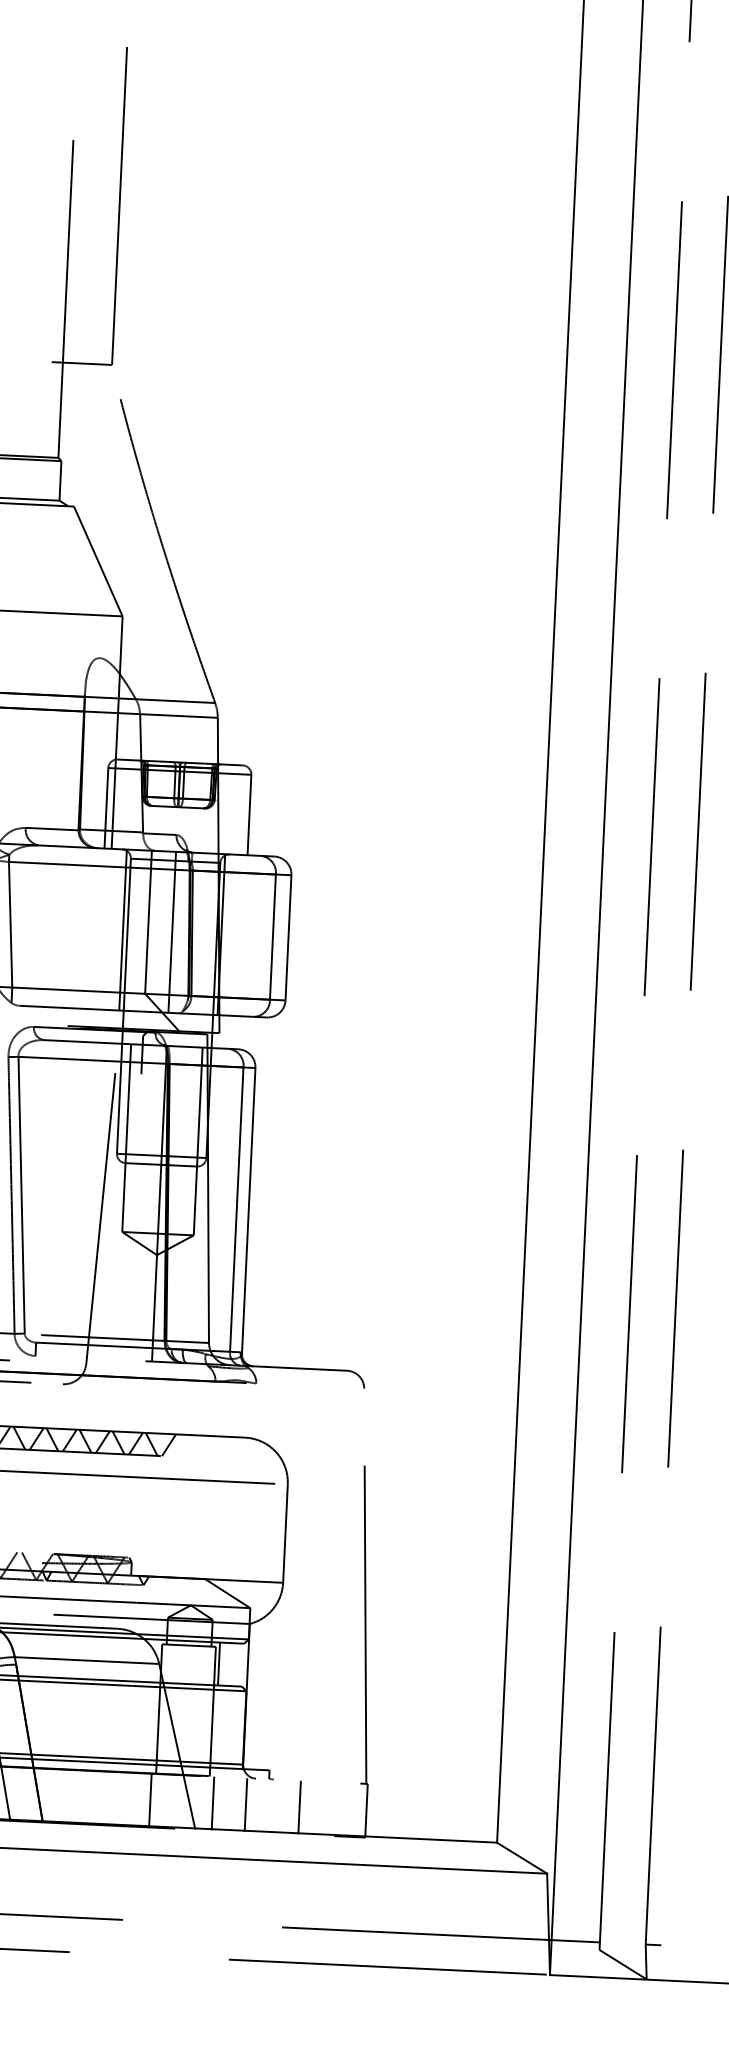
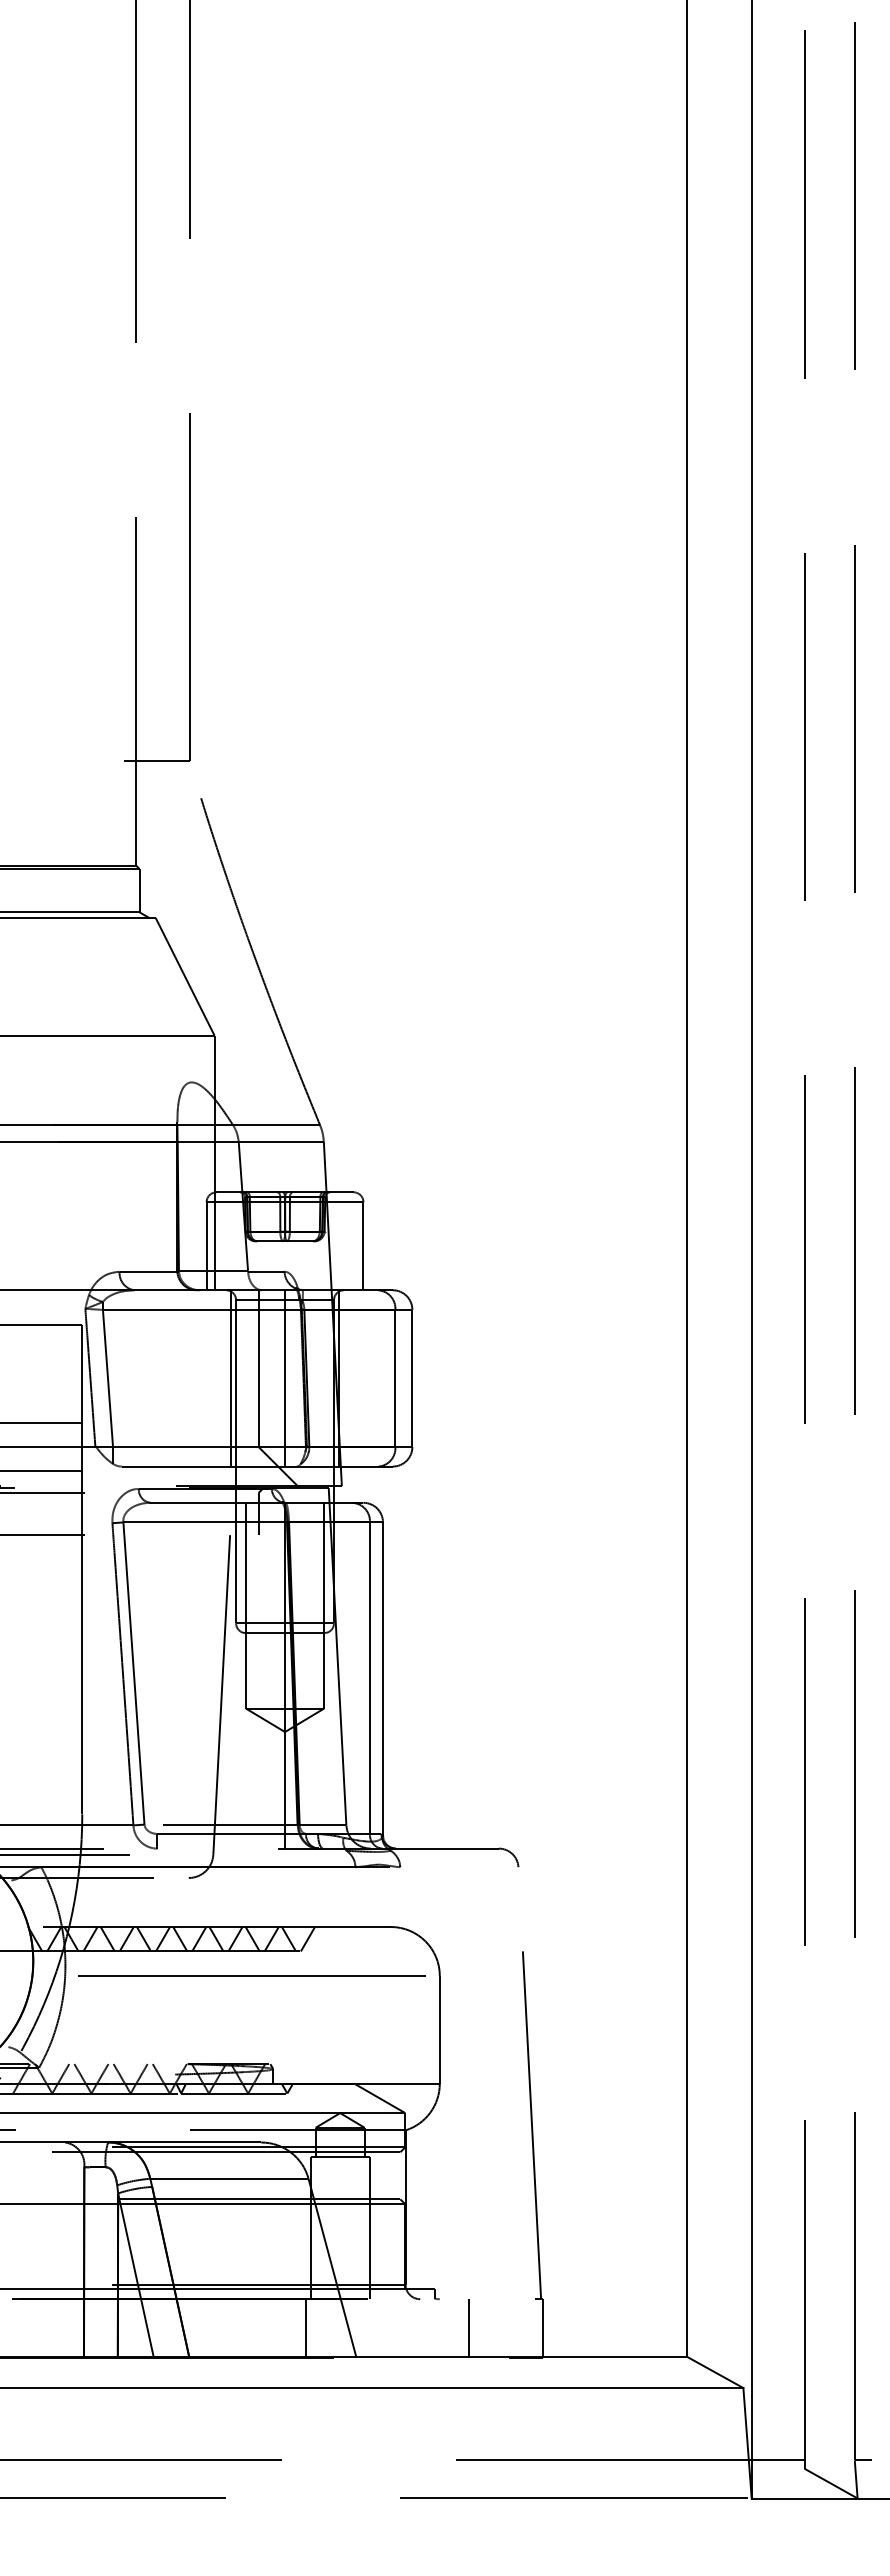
line: (218, 1663) -> (373, 2175), removed
line: (212, 1803) -> (374, 2328), removed
line: (245, 1804) -> (410, 2328), removed

